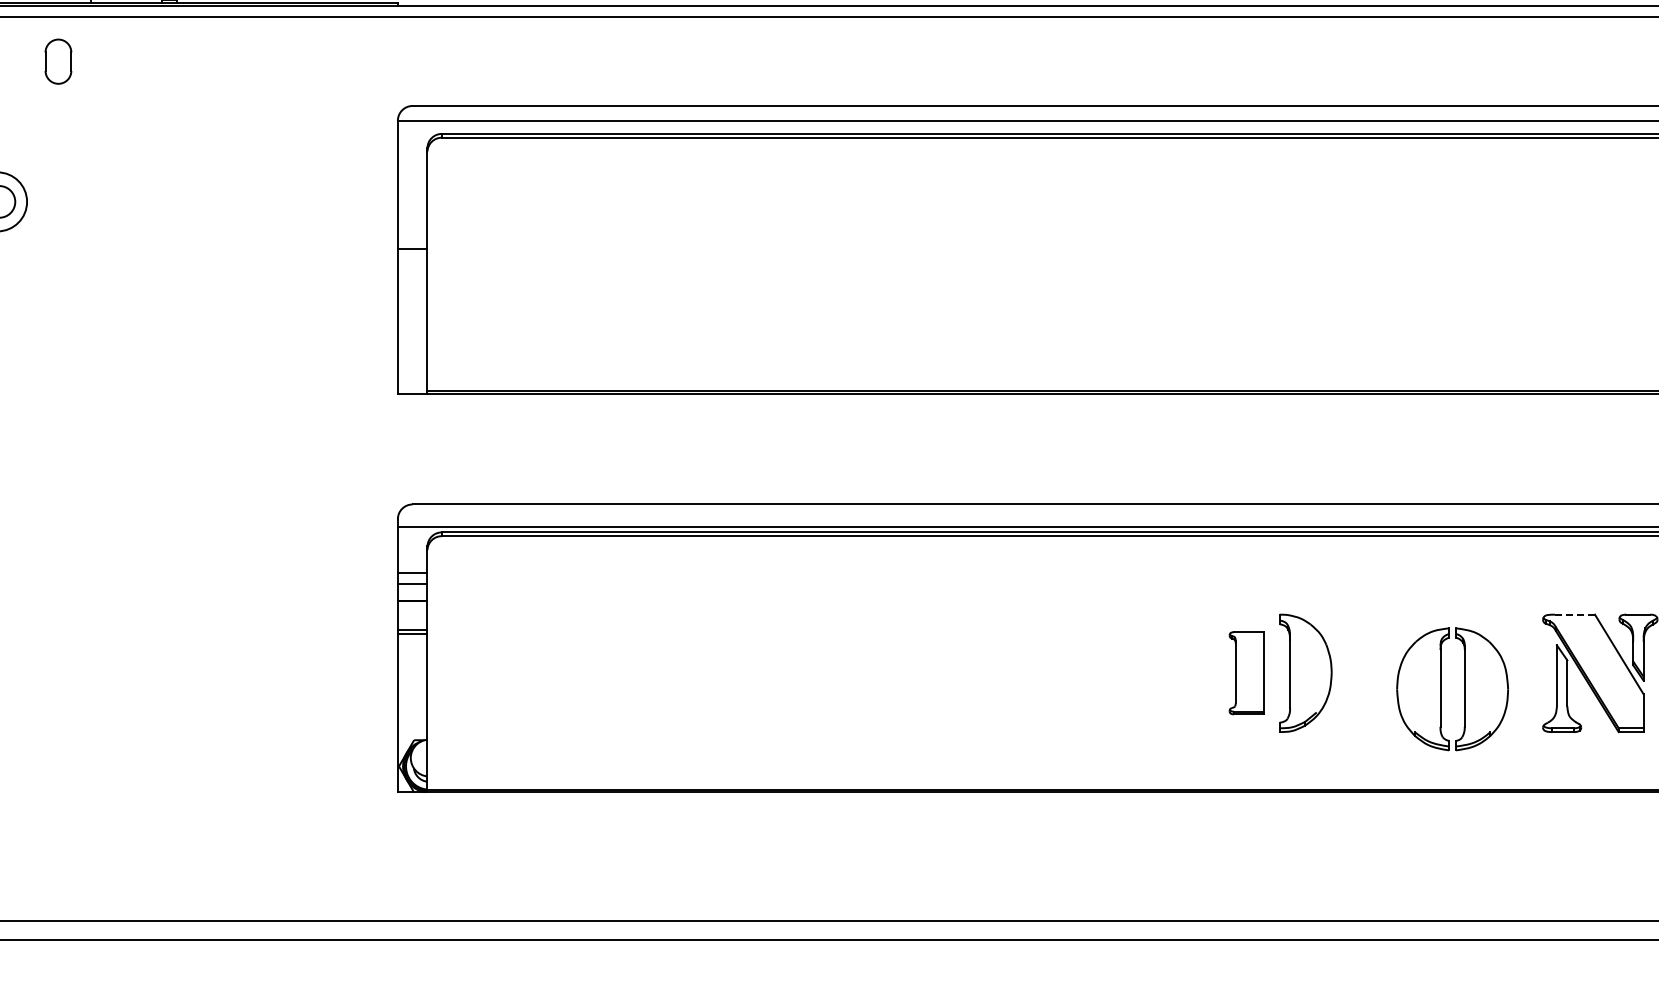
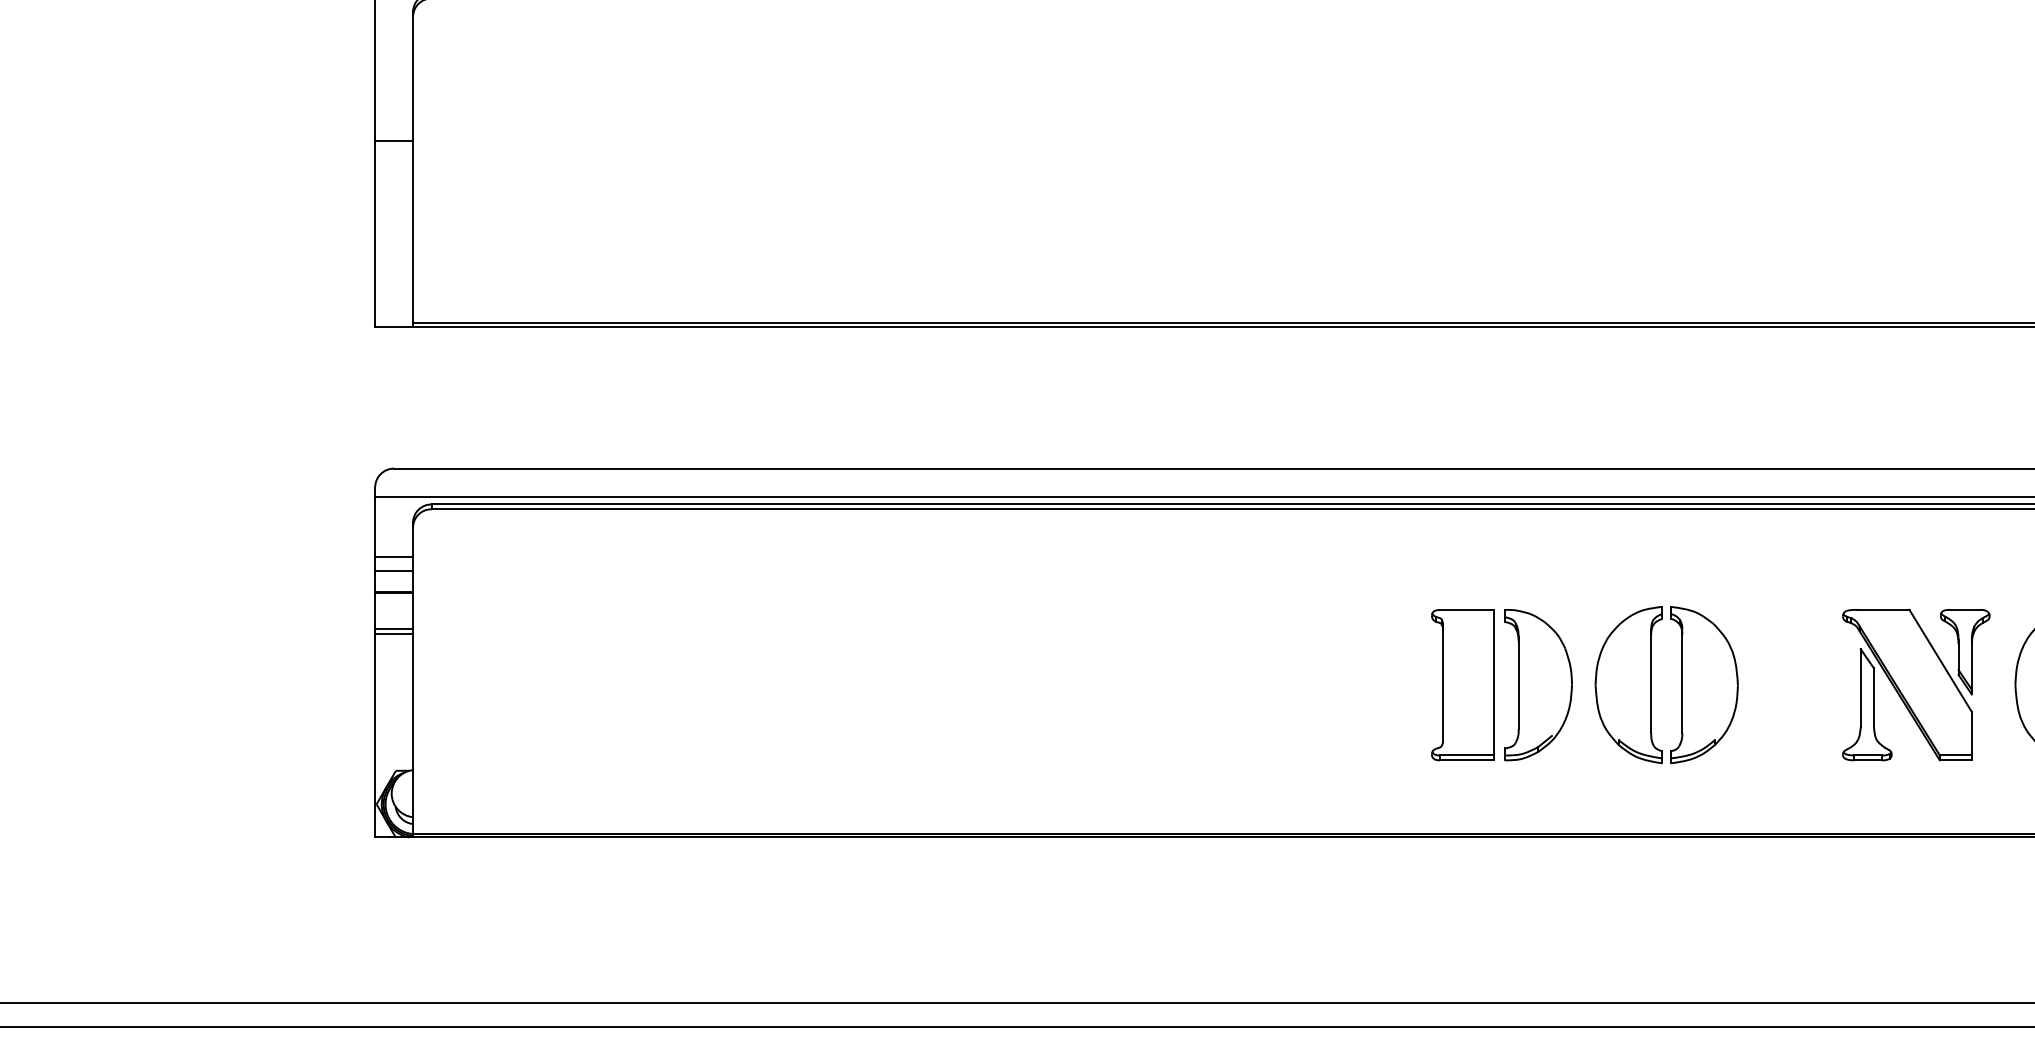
line: (1575, 614) -> (1884, 609), dashed -> solid
part: (1246, 672) -> (1462, 683), size x1.43
part: (1441, 689) -> (1652, 685), moved

